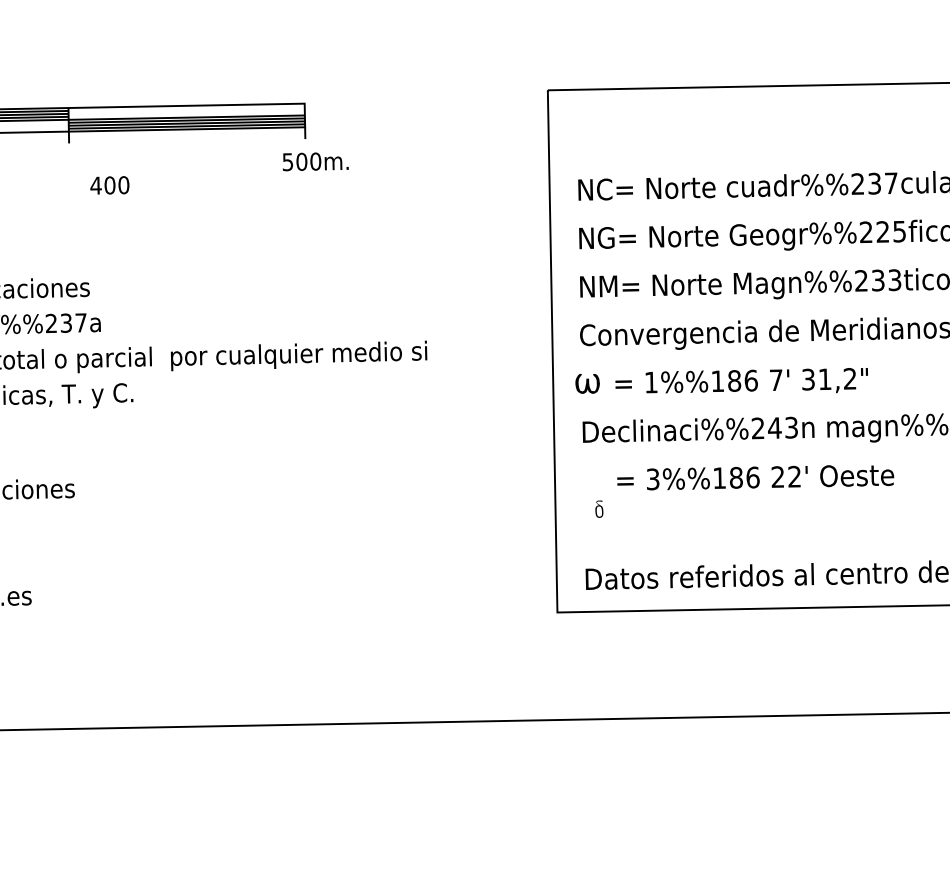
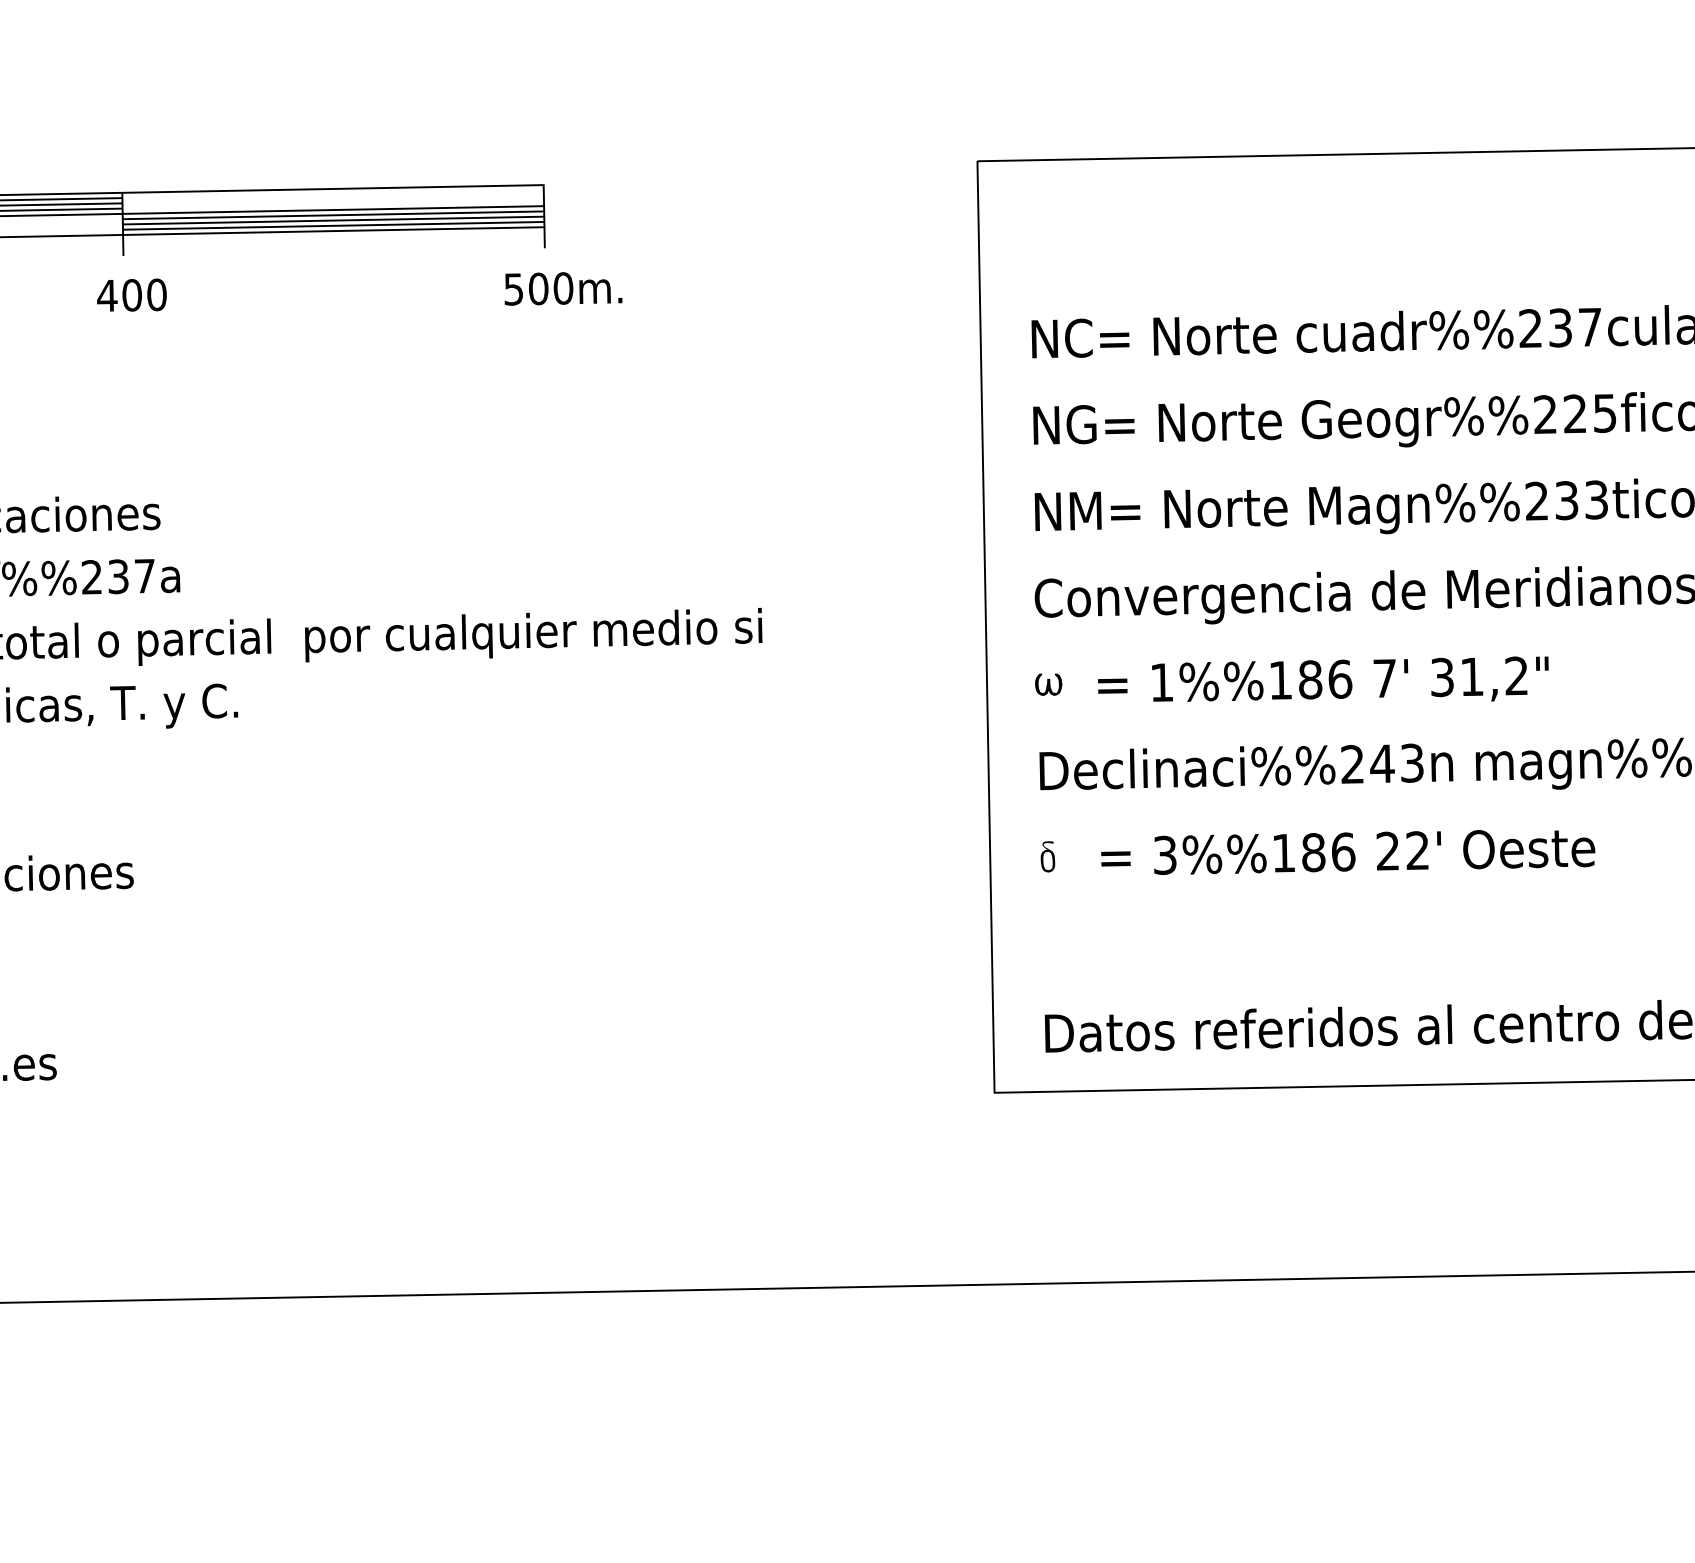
text: (109, 185) -> (131, 295), moved
part: (587, 383) -> (1048, 684), size x0.62
part: (599, 508) -> (1048, 855), moved

